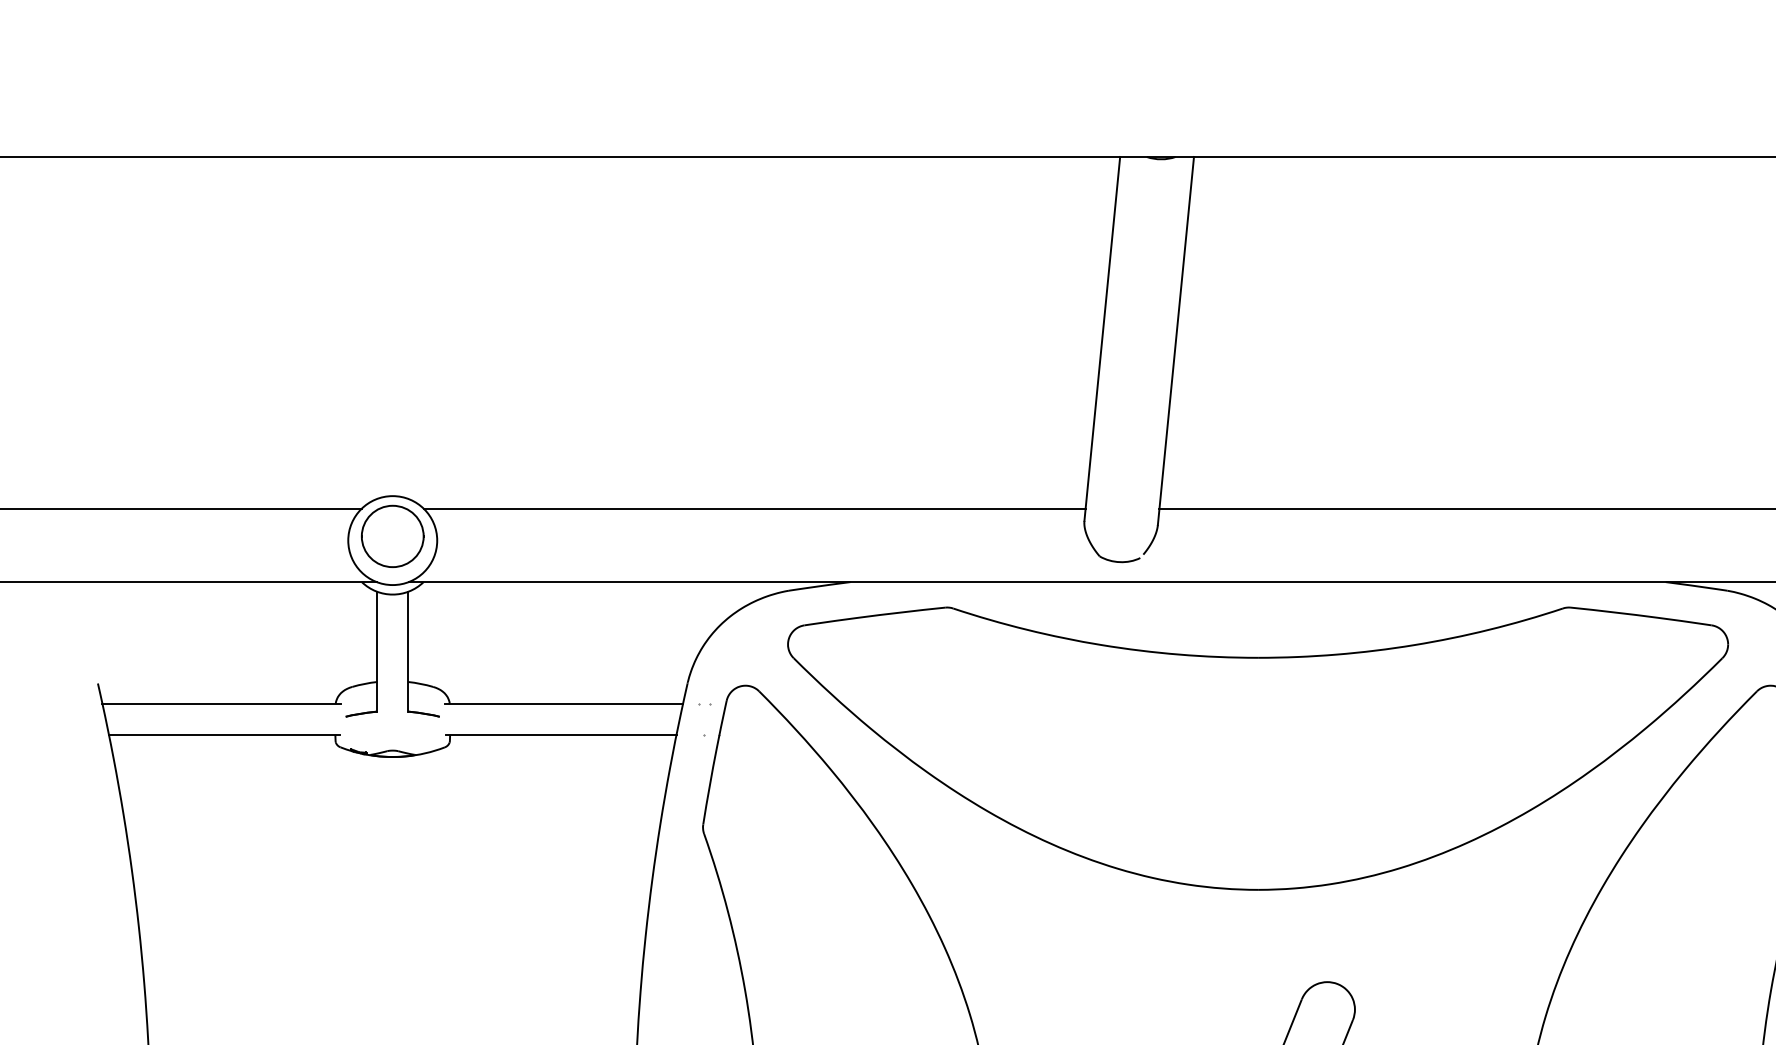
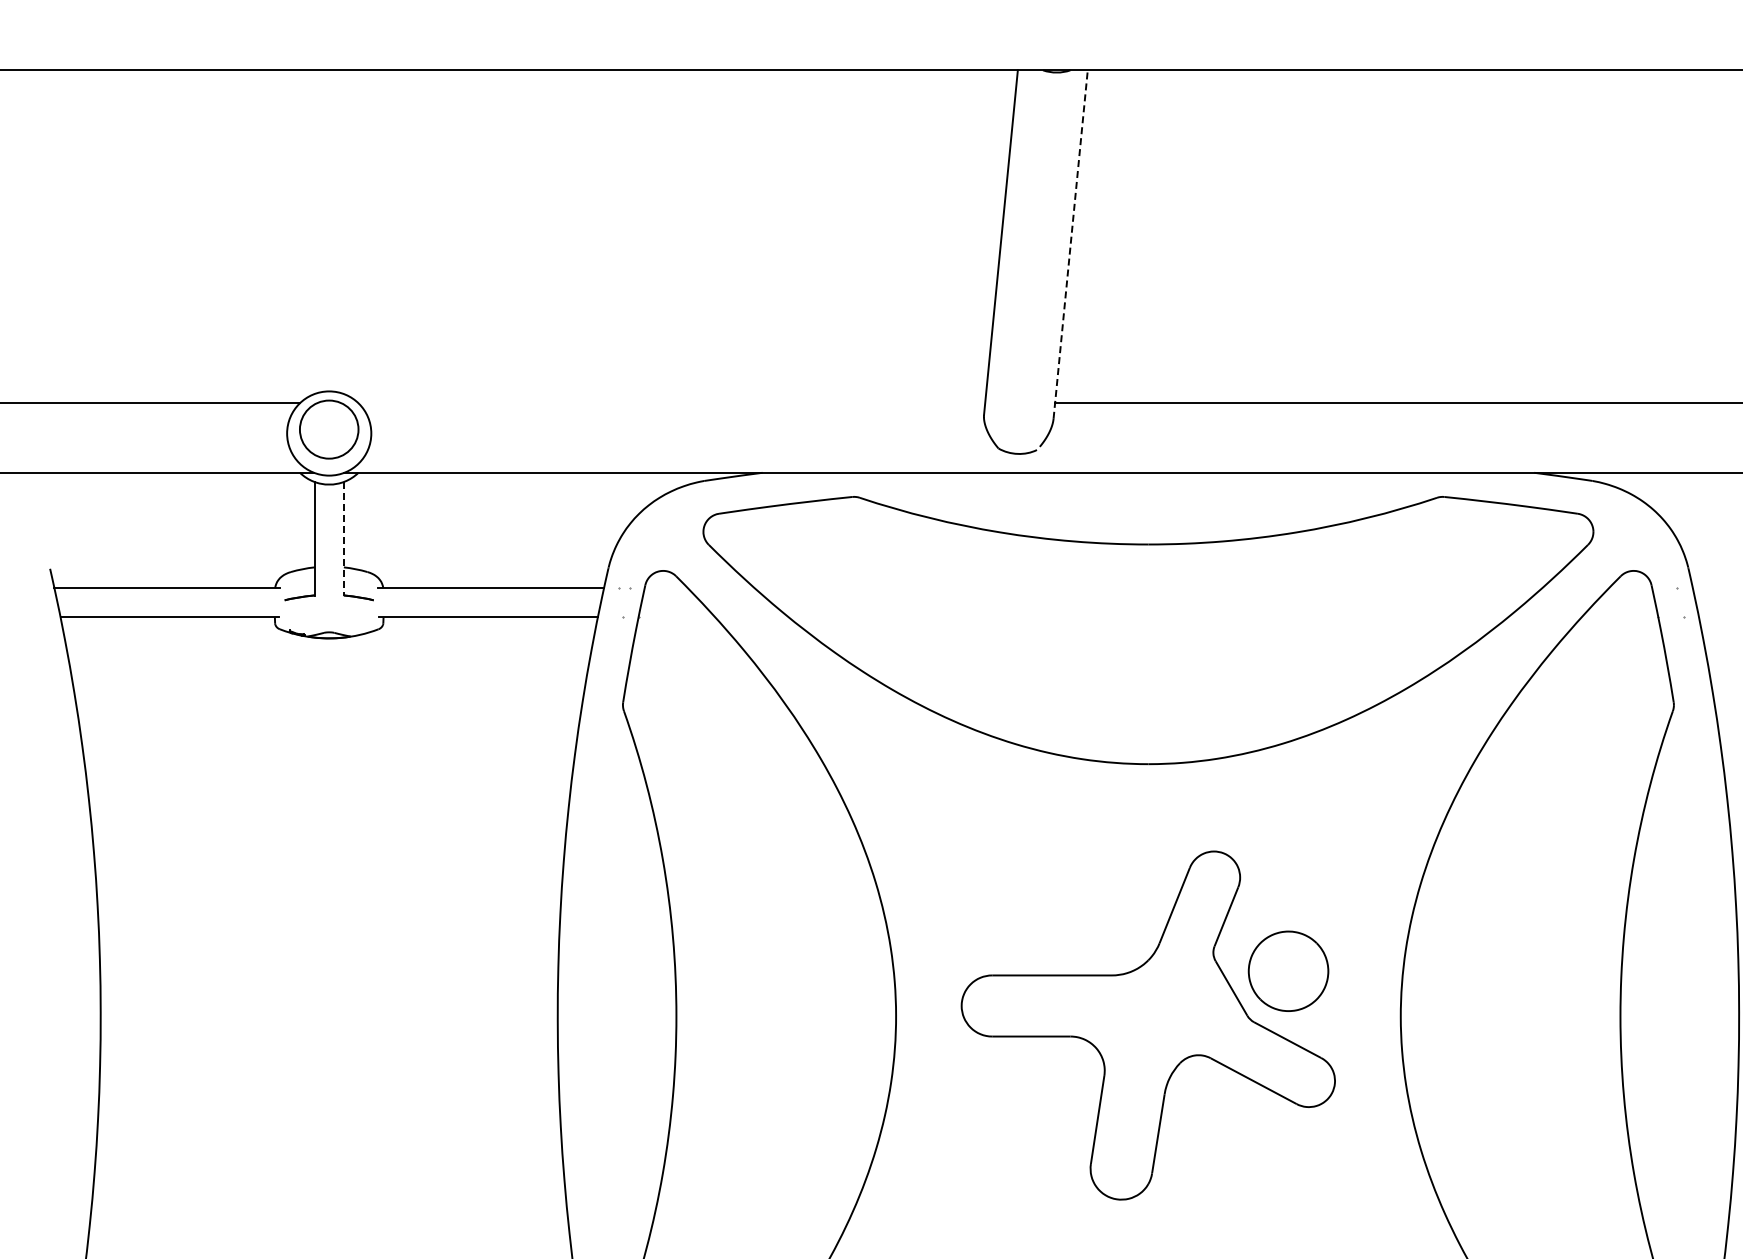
line: (1175, 340) -> (1070, 244), solid -> dashed
line: (754, 508) -> (671, 403), removed
line: (407, 652) -> (343, 539), solid -> dashed

